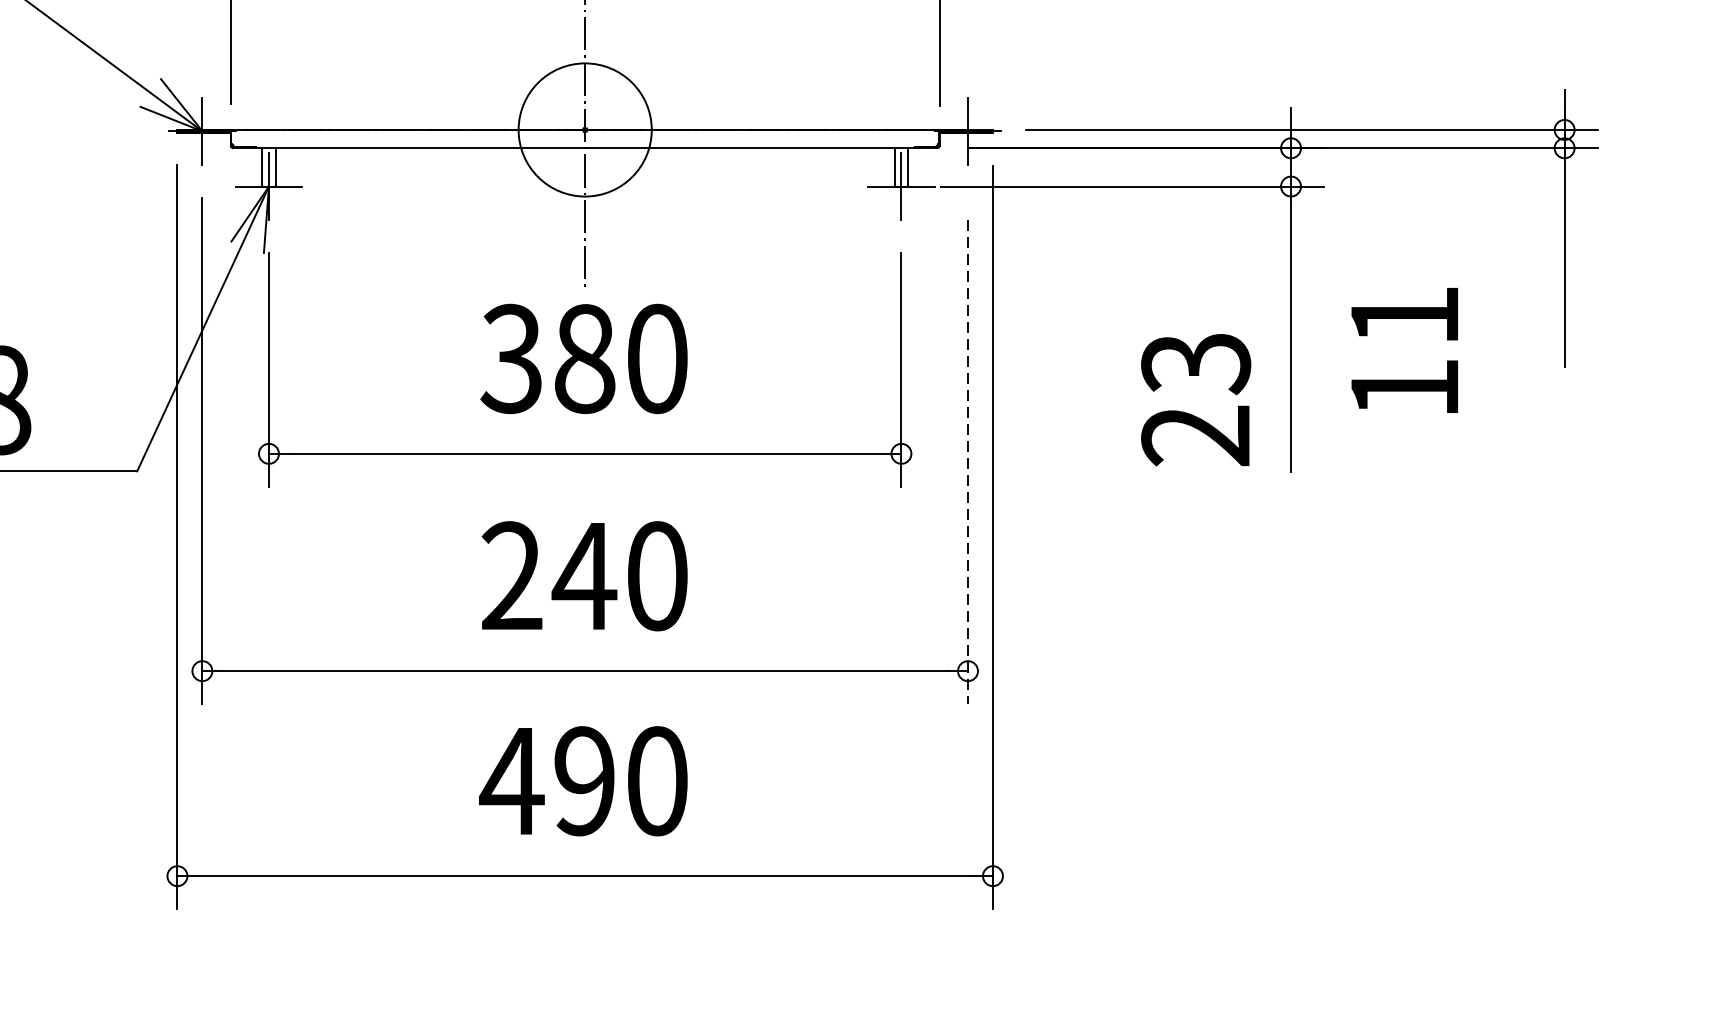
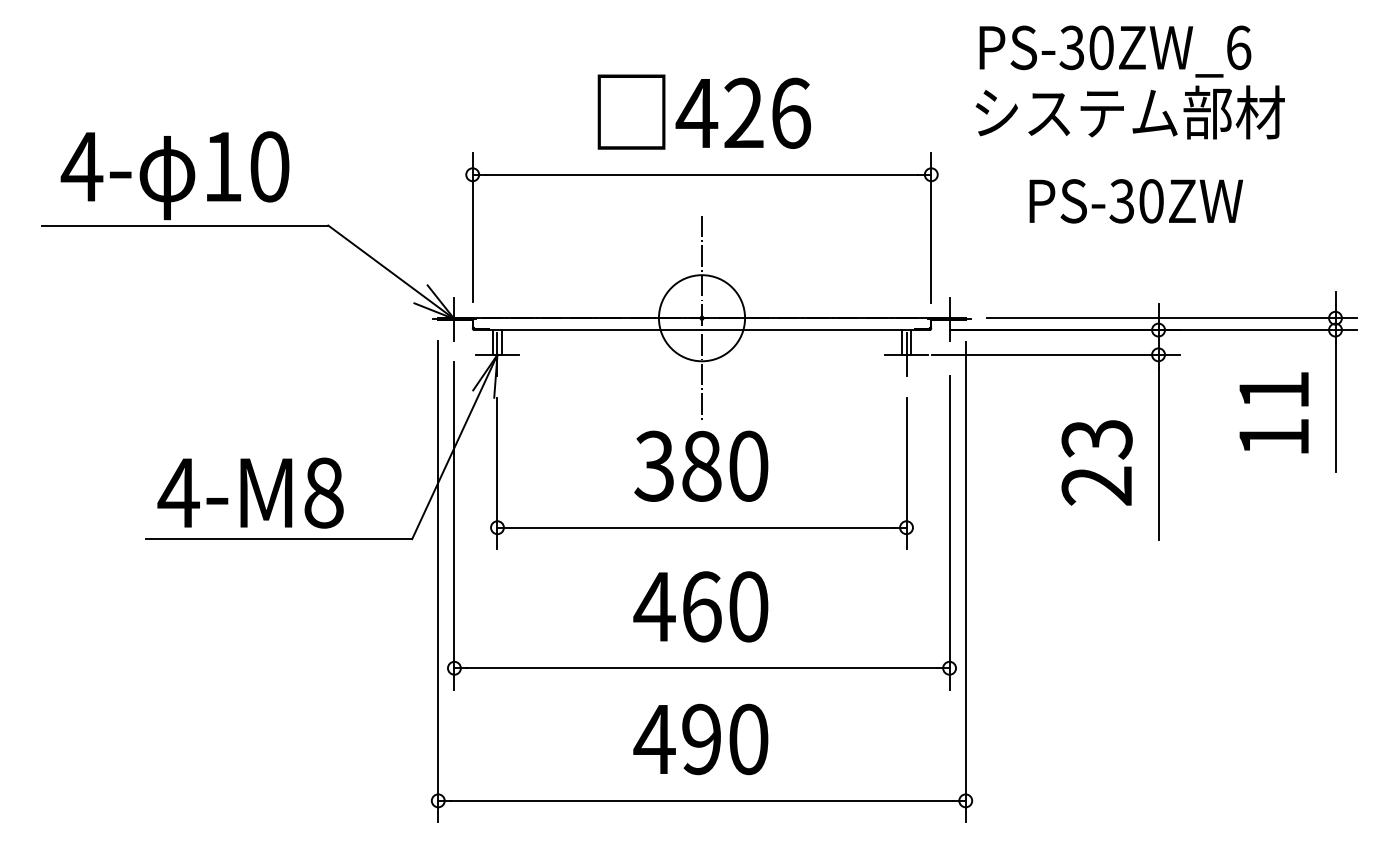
text: (1403, 349) -> (1273, 412), moved
text: (1195, 399) -> (1096, 462), moved
line: (967, 462) -> (949, 533), dashed -> solid
text: (547, 575) -> (677, 606), 240 -> 460

